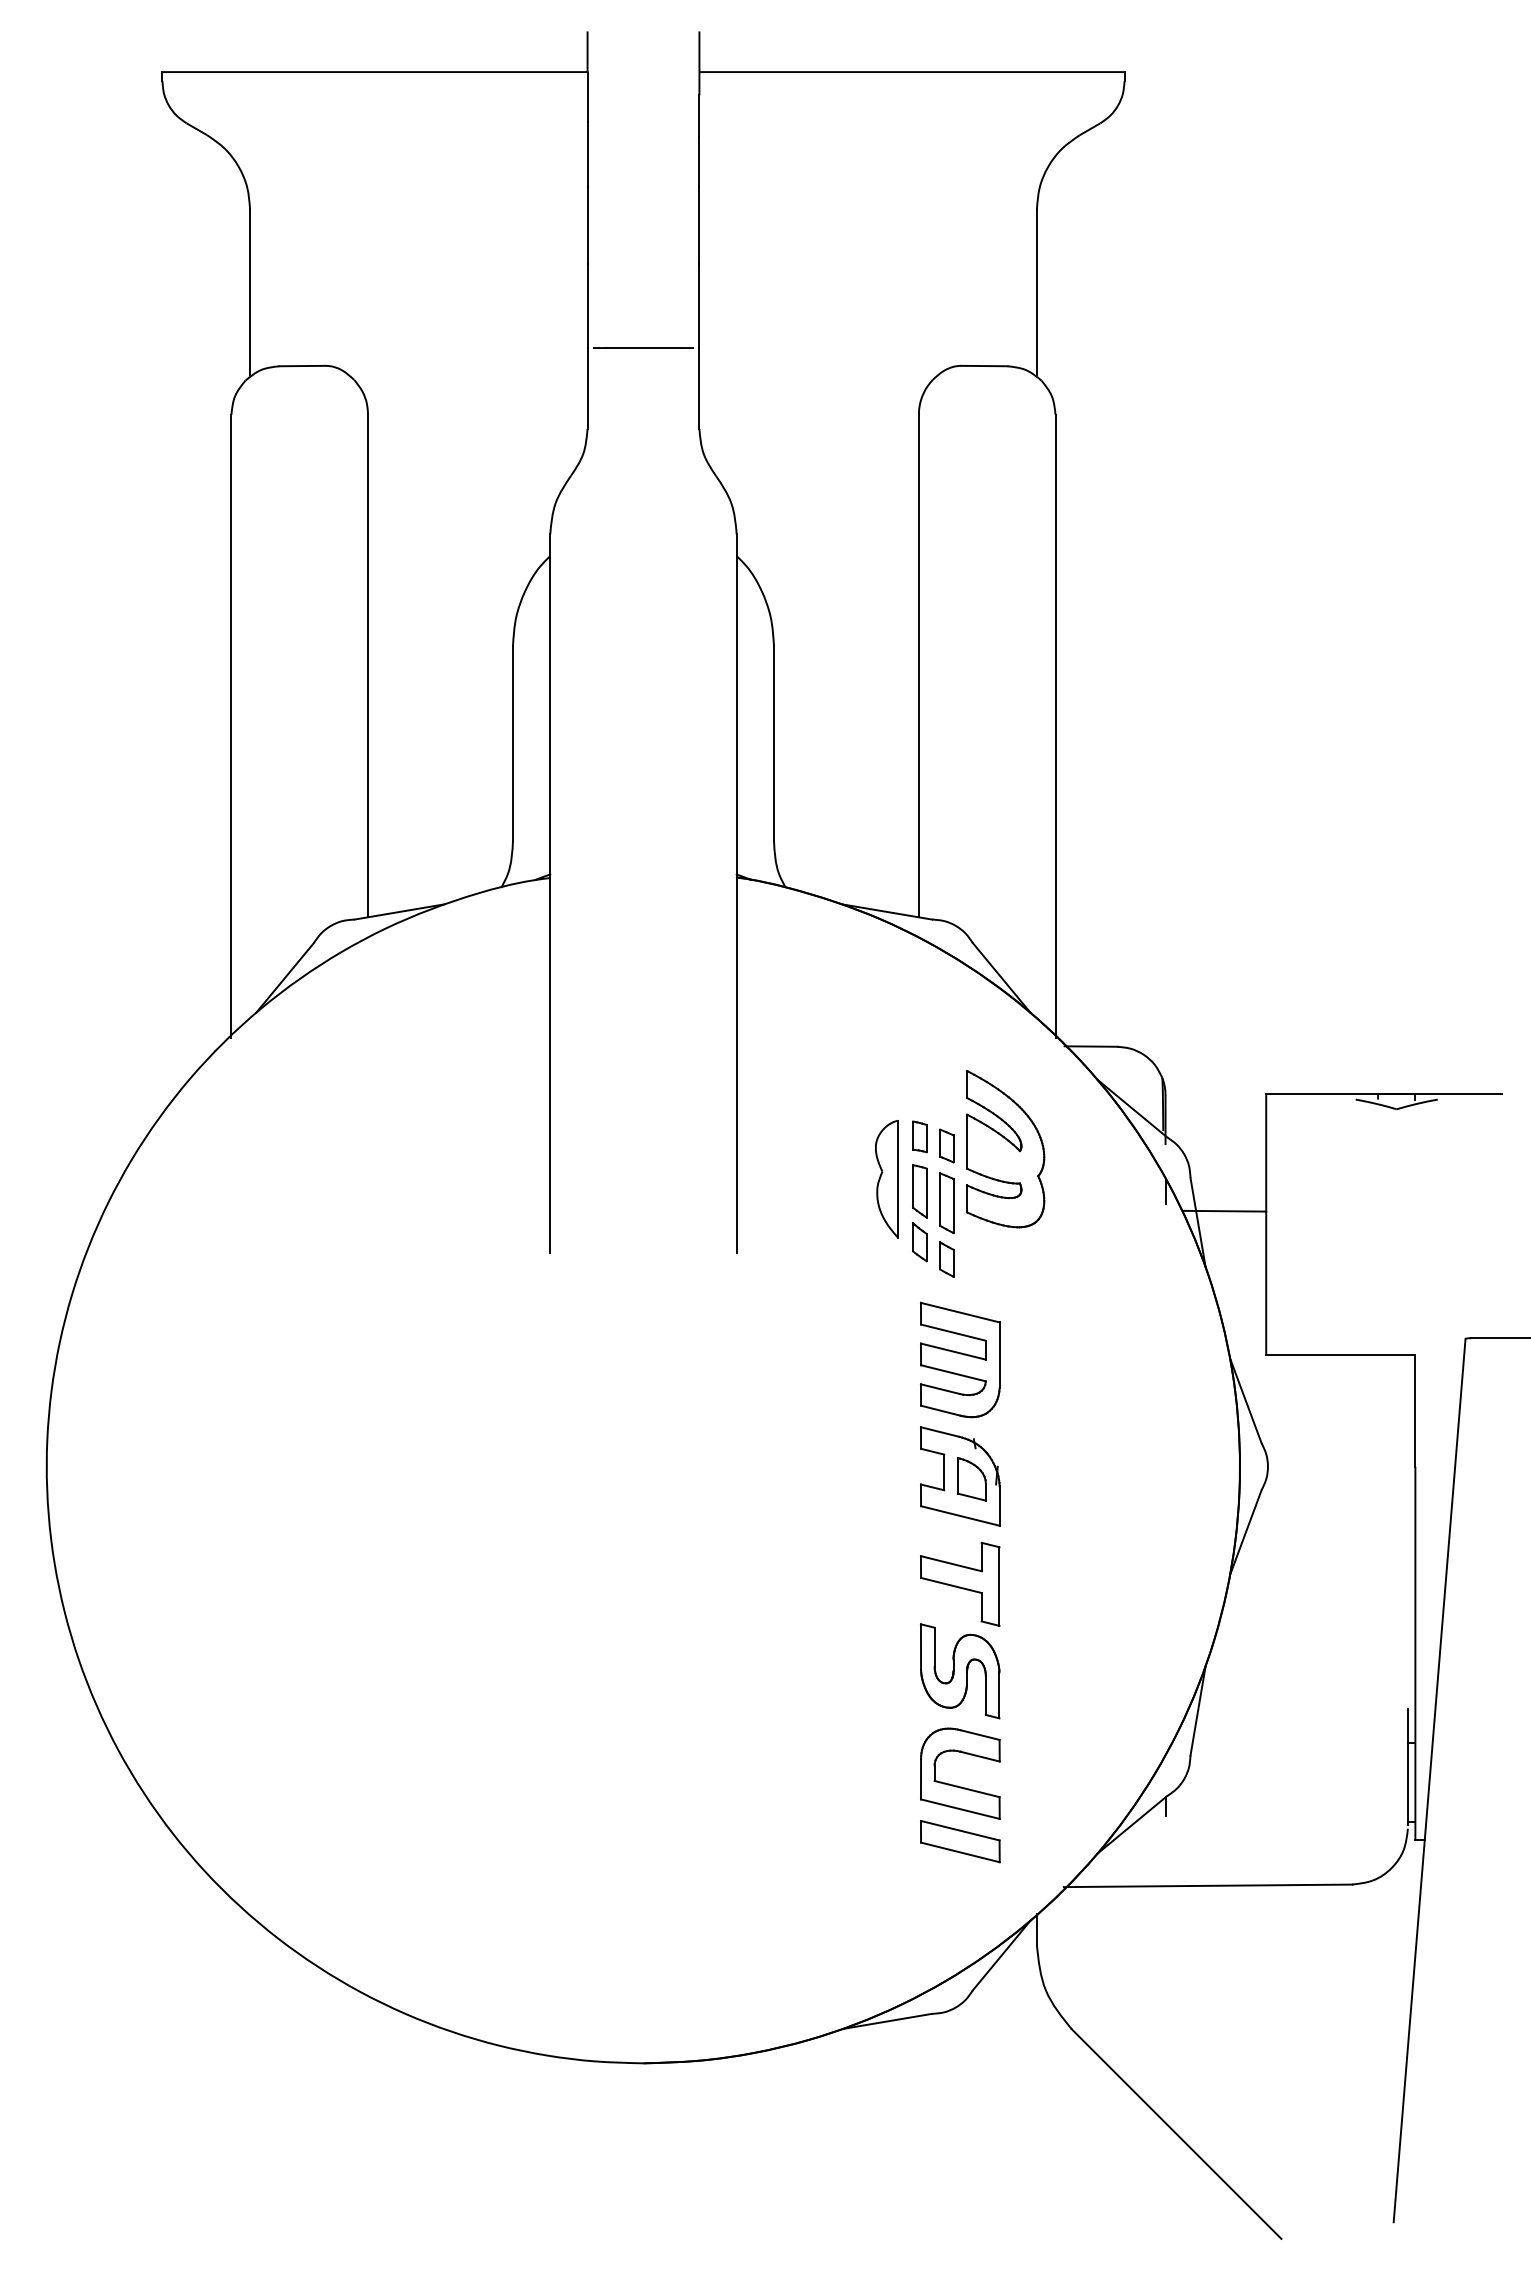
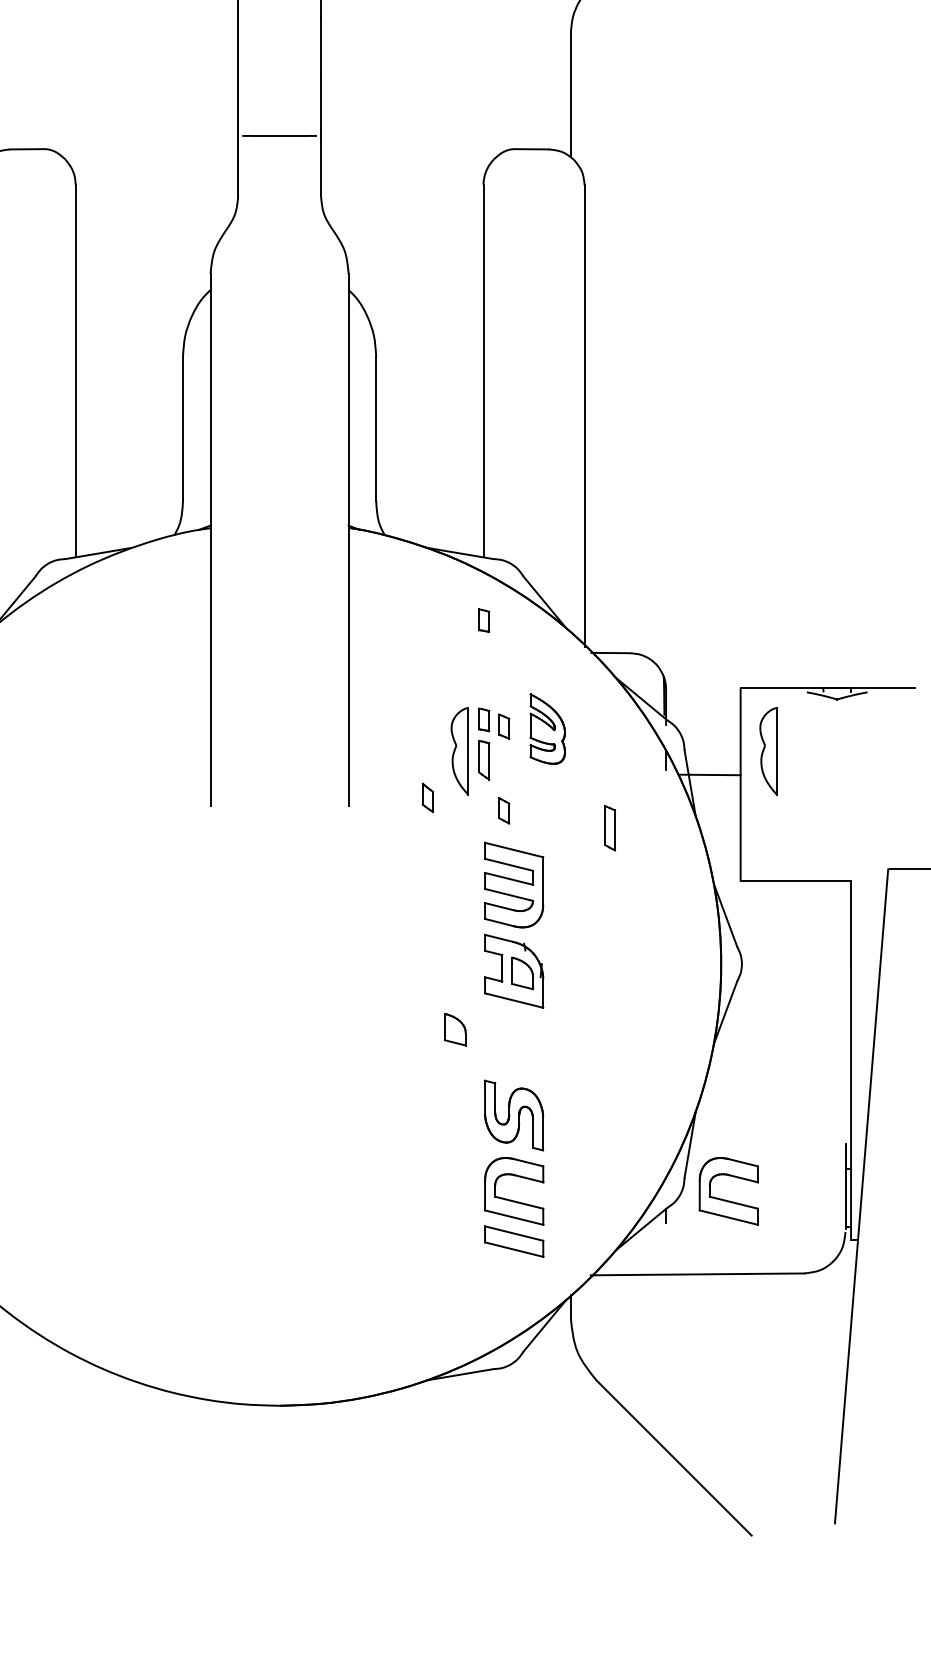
part: (919, 1002) -> (483, 620), added
part: (1005, 1149) -> (547, 729), size x0.6
part: (1303, 1179) -> (768, 751), added
part: (946, 1203) -> (609, 828), moved
part: (919, 1242) -> (427, 798), moved
part: (880, 1555) -> (455, 1029), added
part: (960, 1583) -> (514, 1050), removed
part: (1247, 1785) -> (726, 1200), added

